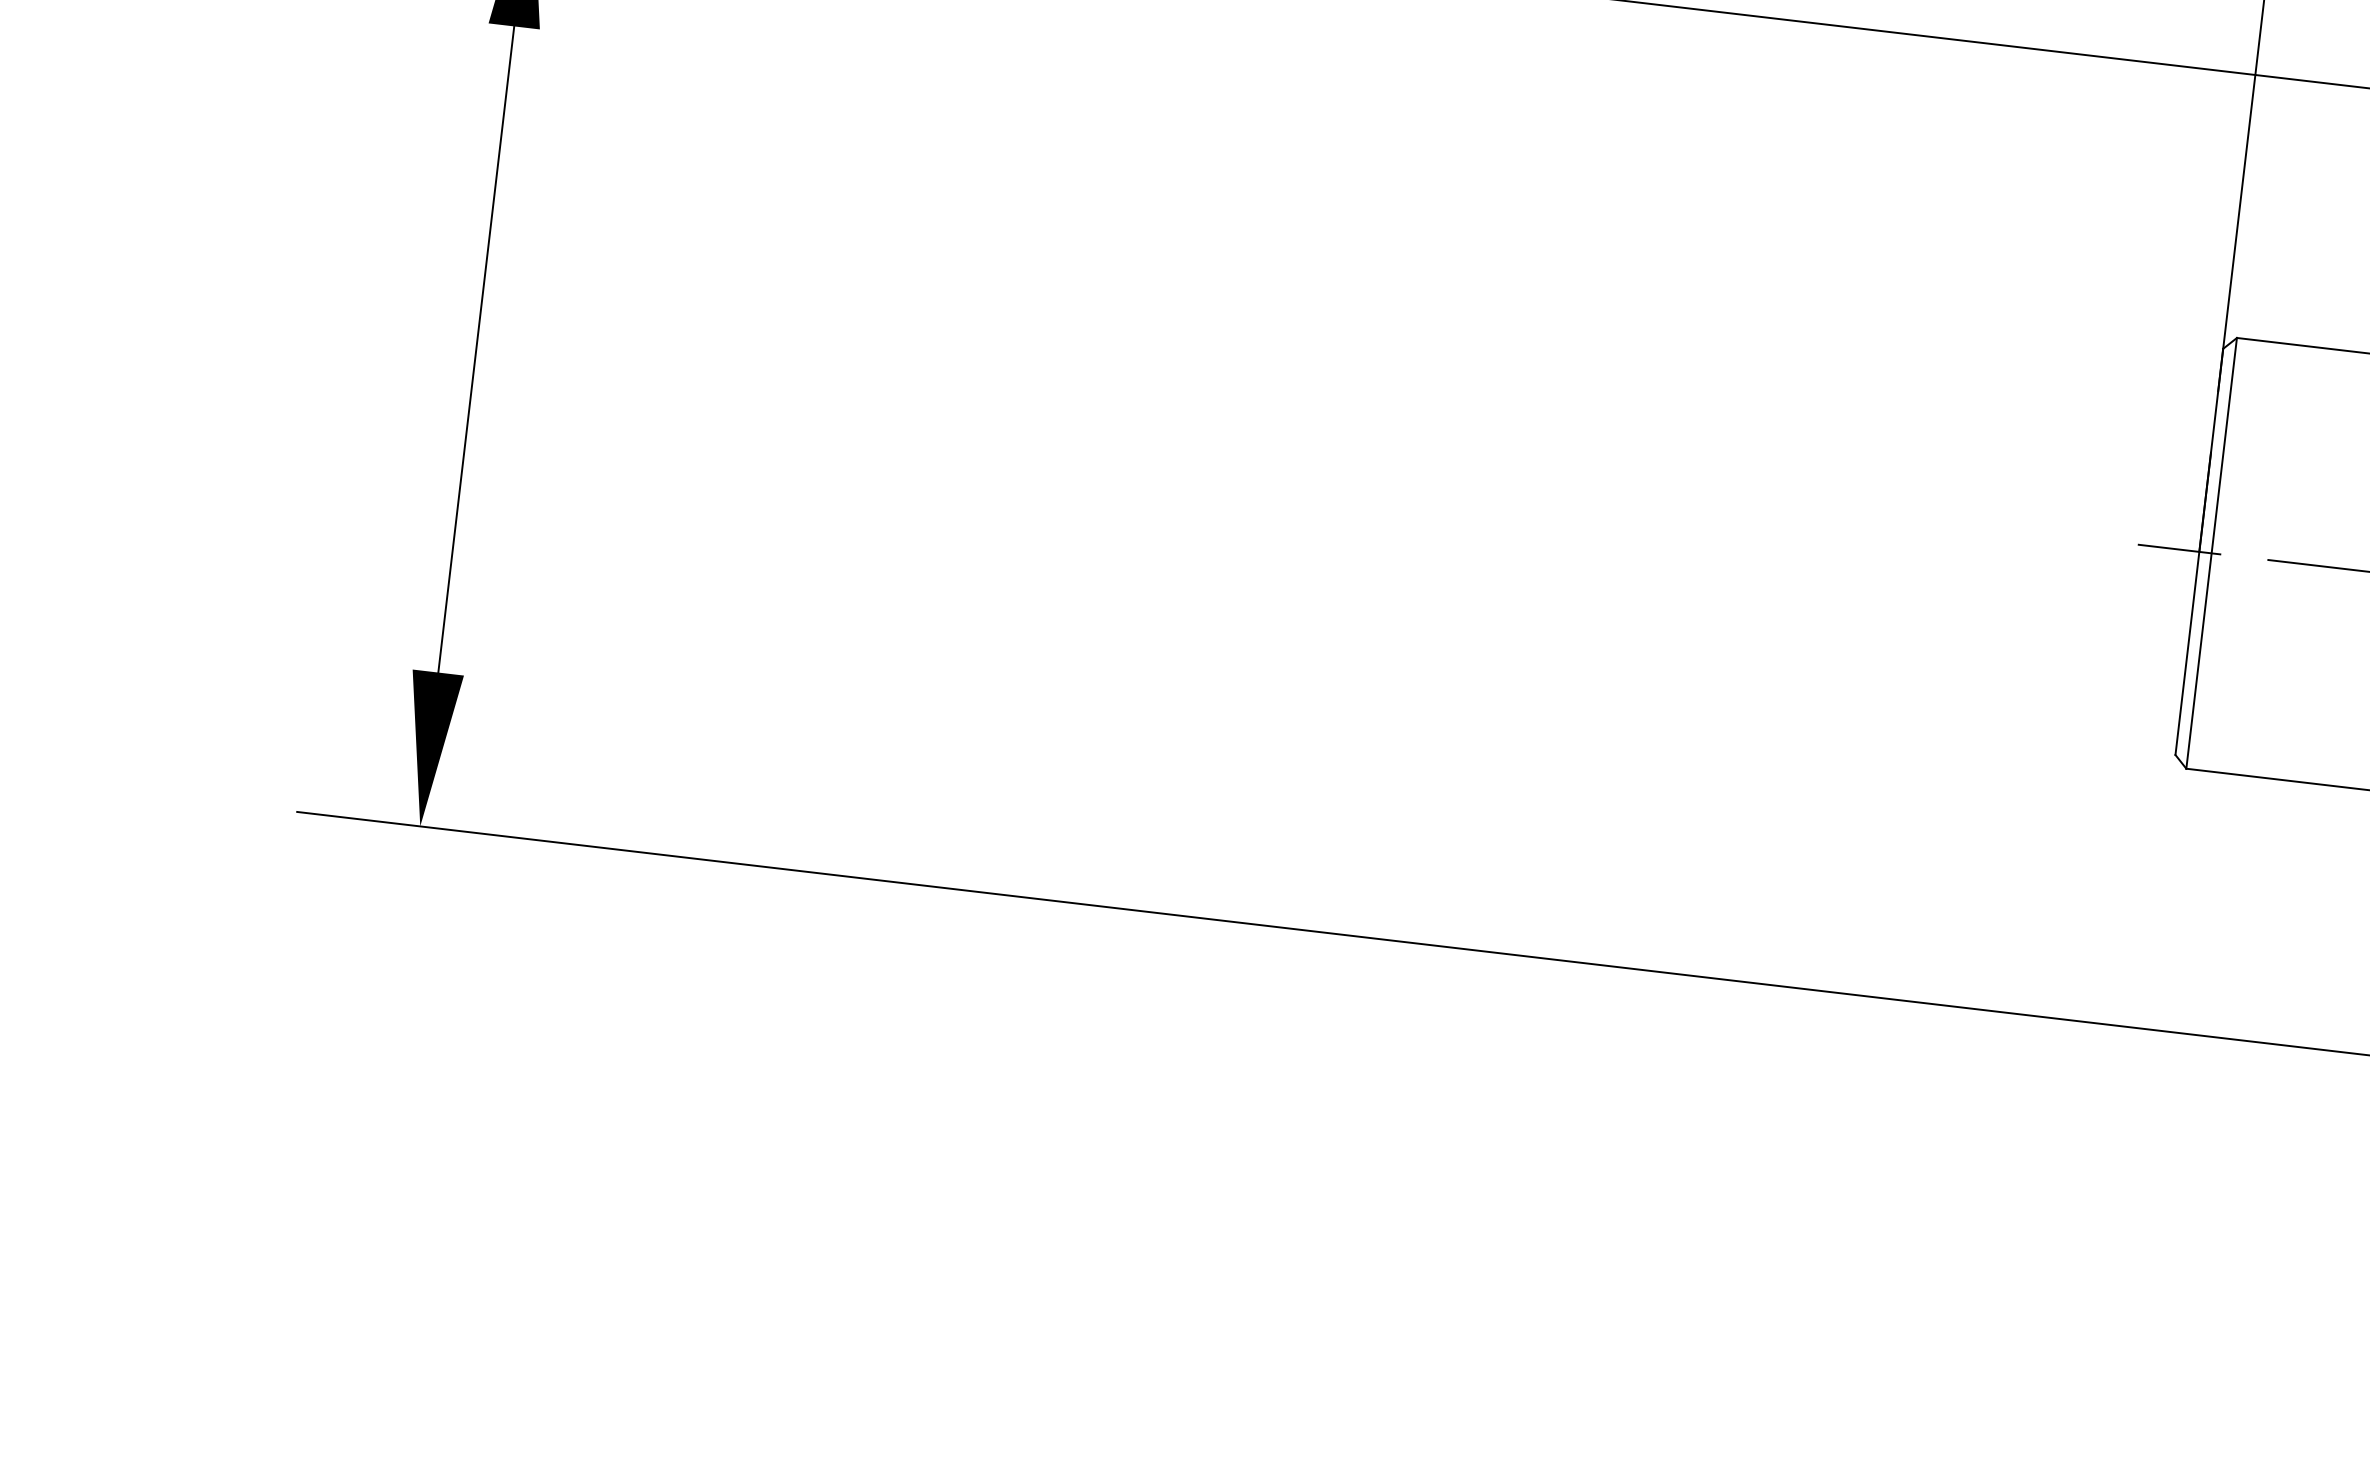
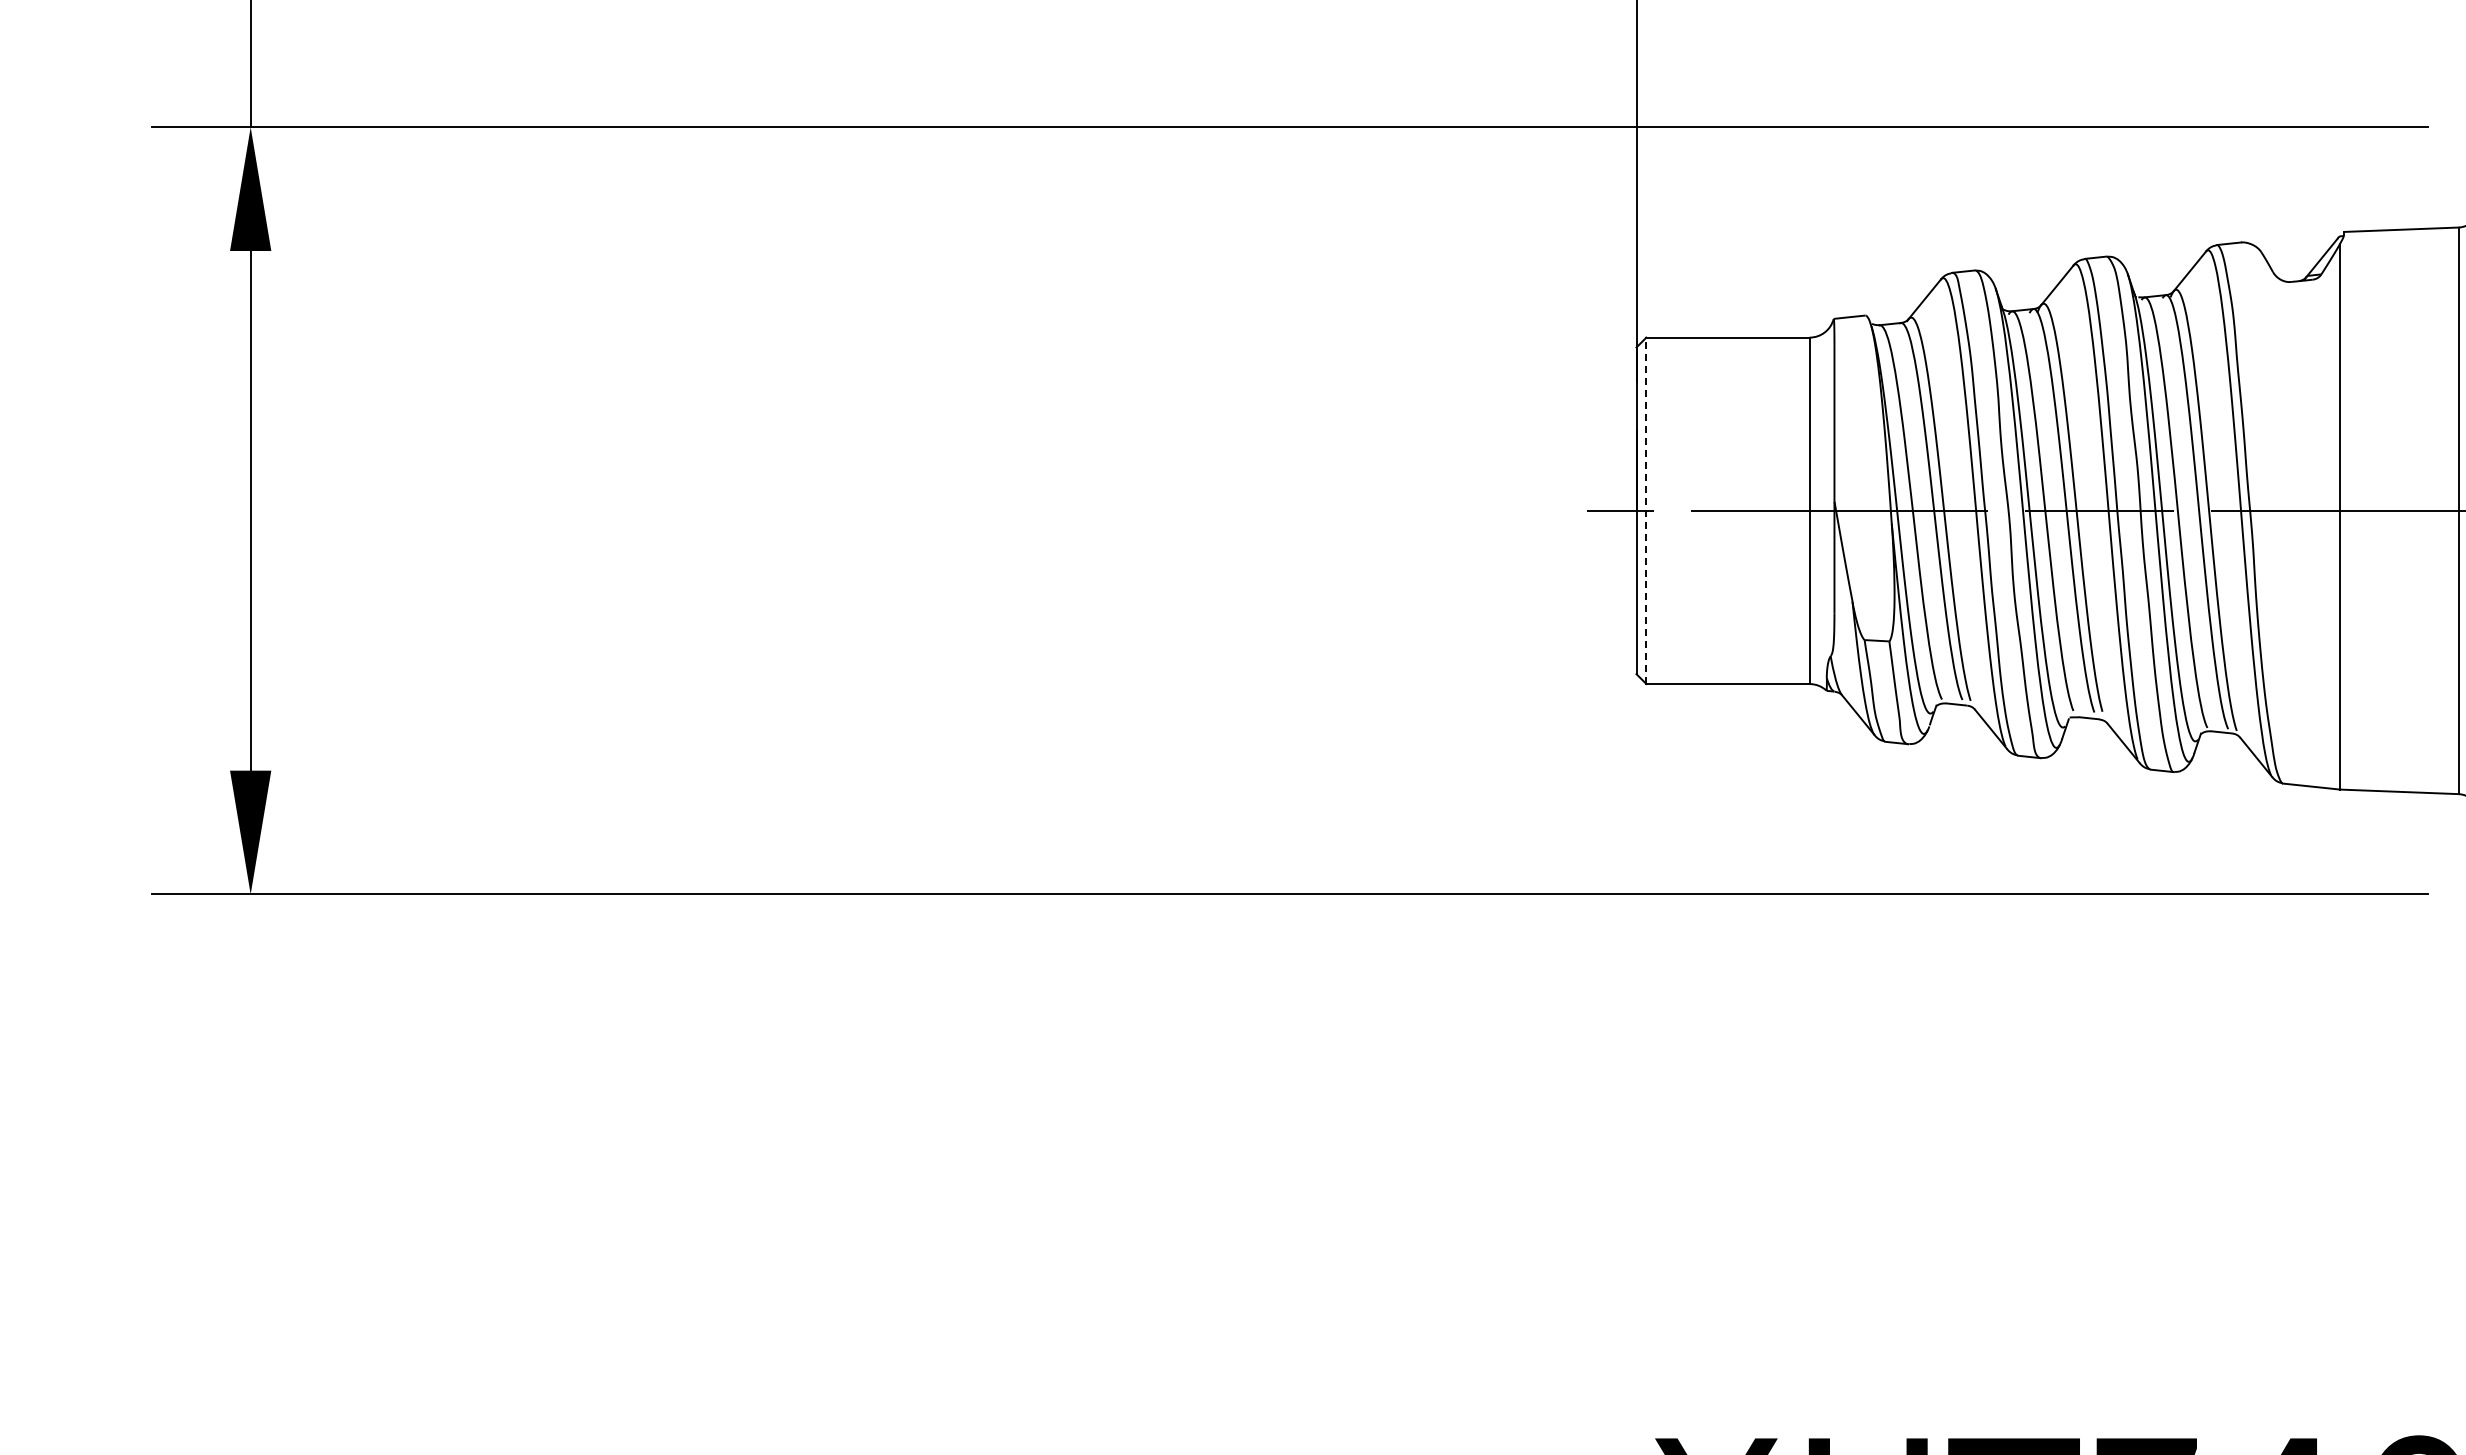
line: (2211, 552) -> (1646, 510), solid -> dashed

